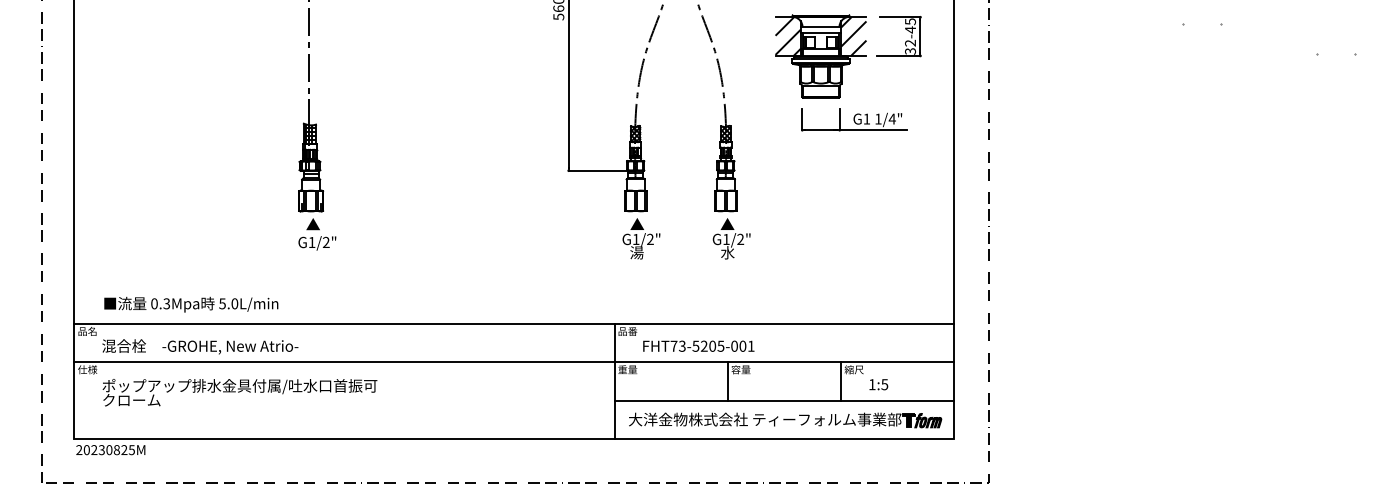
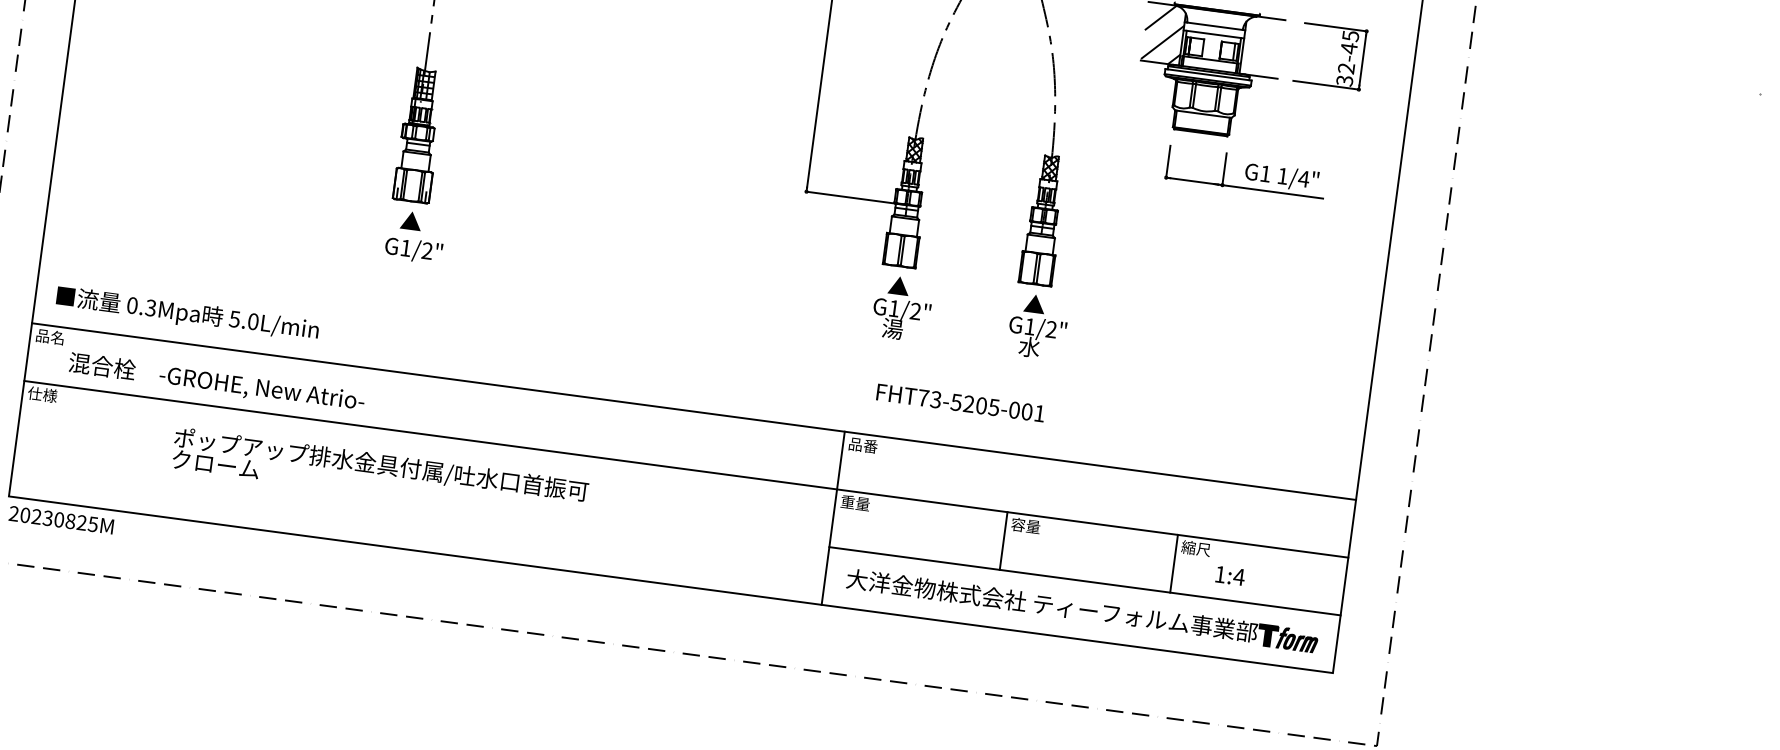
hatch: (853, 36) -> (1262, 46), removed
text: (191, 304) -> (187, 314), moved
text: (698, 345) -> (960, 401), moved
text: (884, 384) -> (1238, 576), 1:5 -> 1:4
text: (239, 392) -> (379, 474), moved

